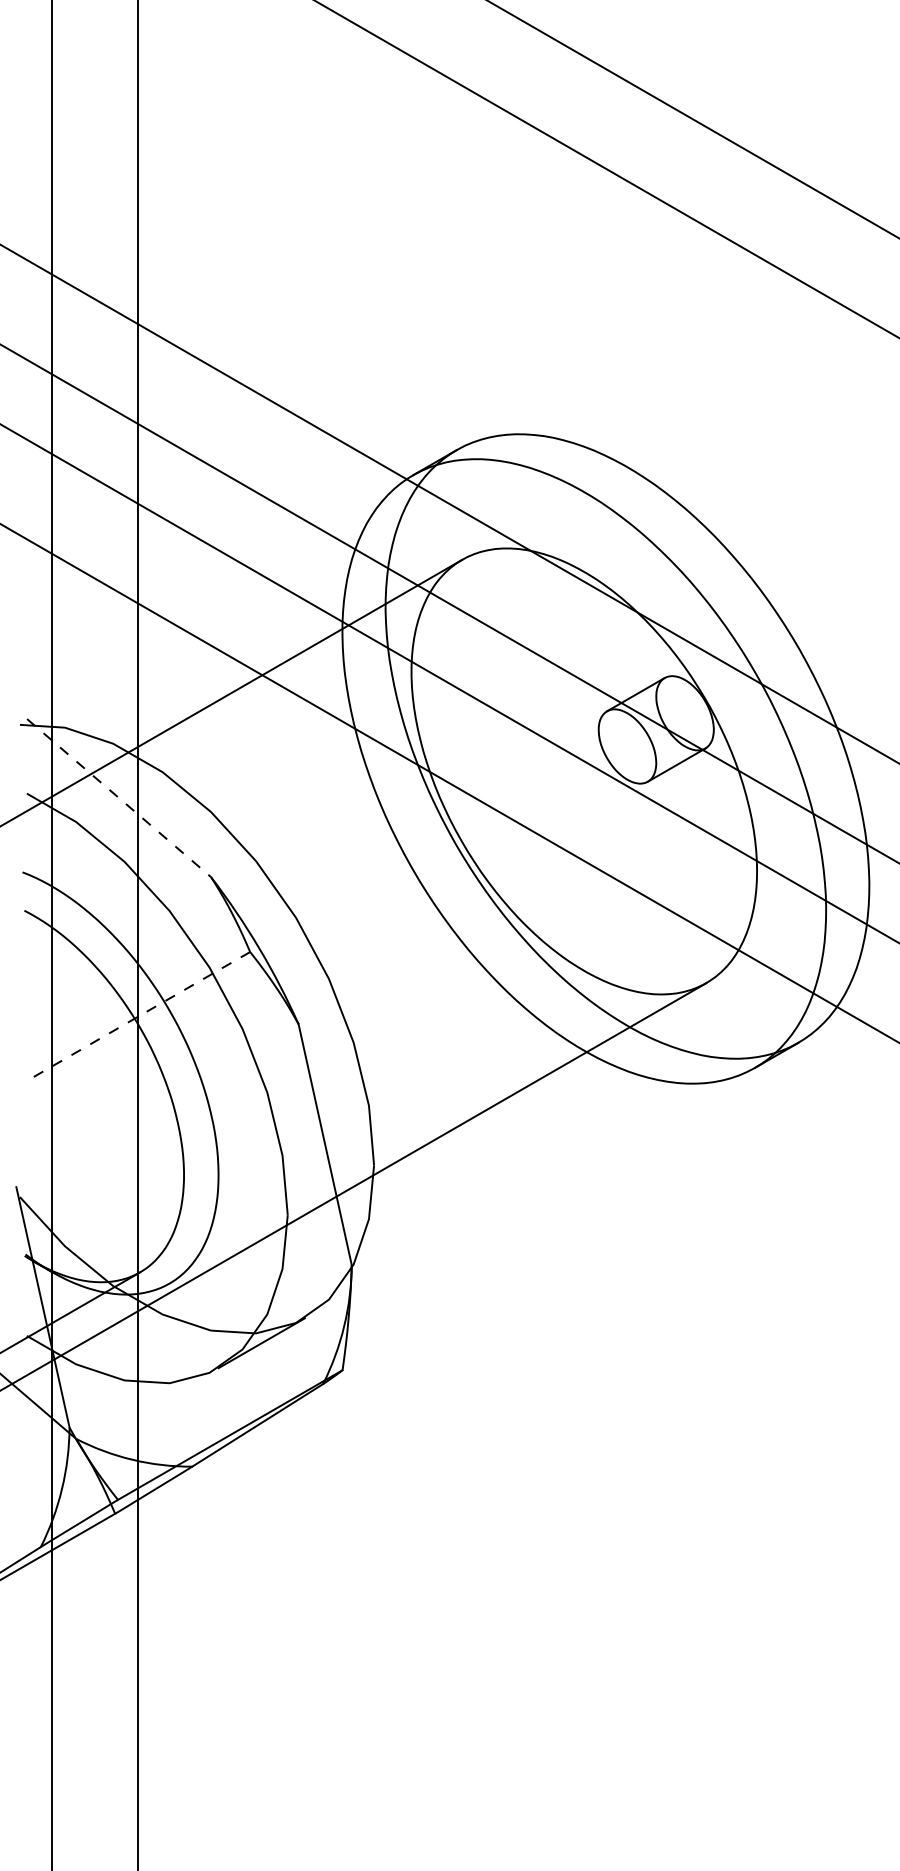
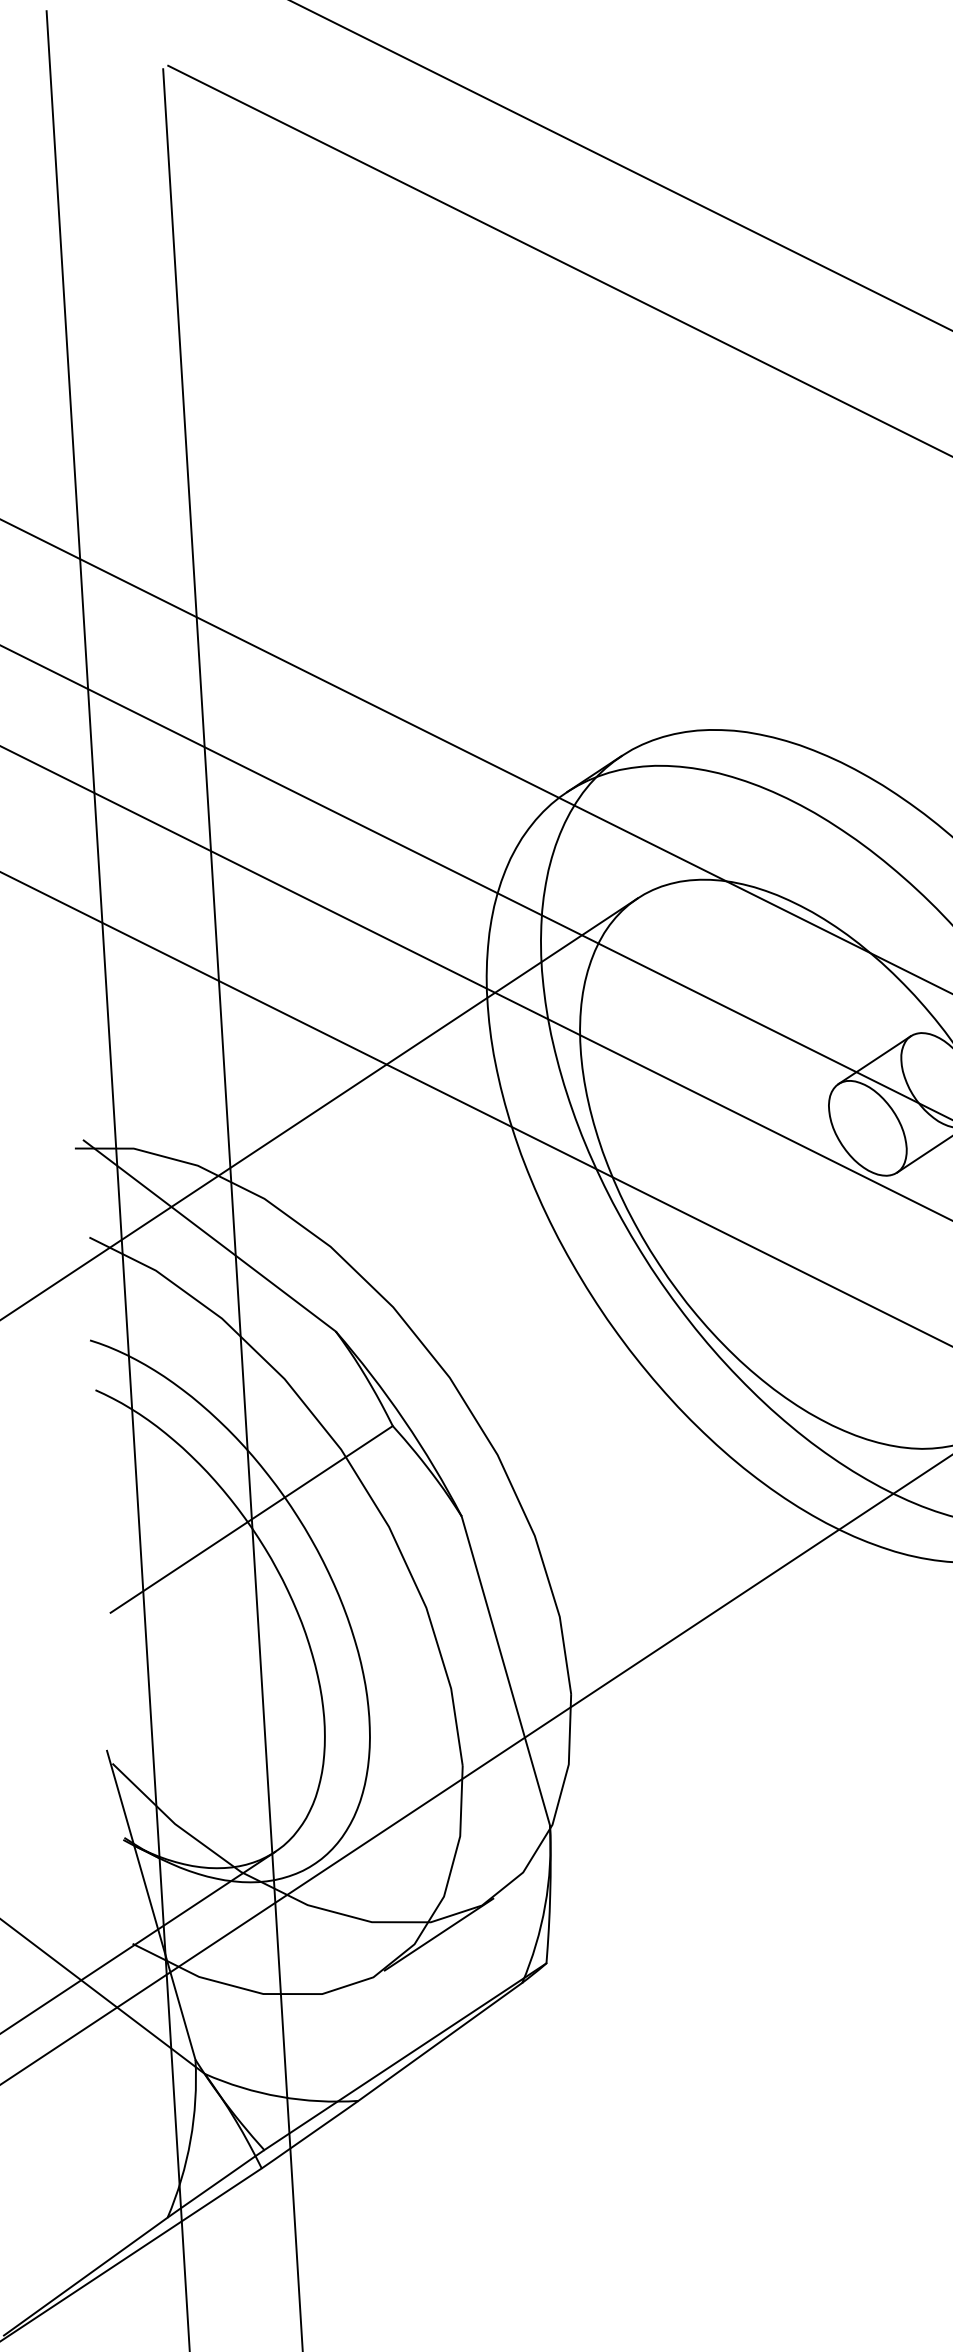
line: (119, 798) -> (210, 1236), dashed -> solid
line: (137, 1016) -> (251, 1518), dashed -> solid

